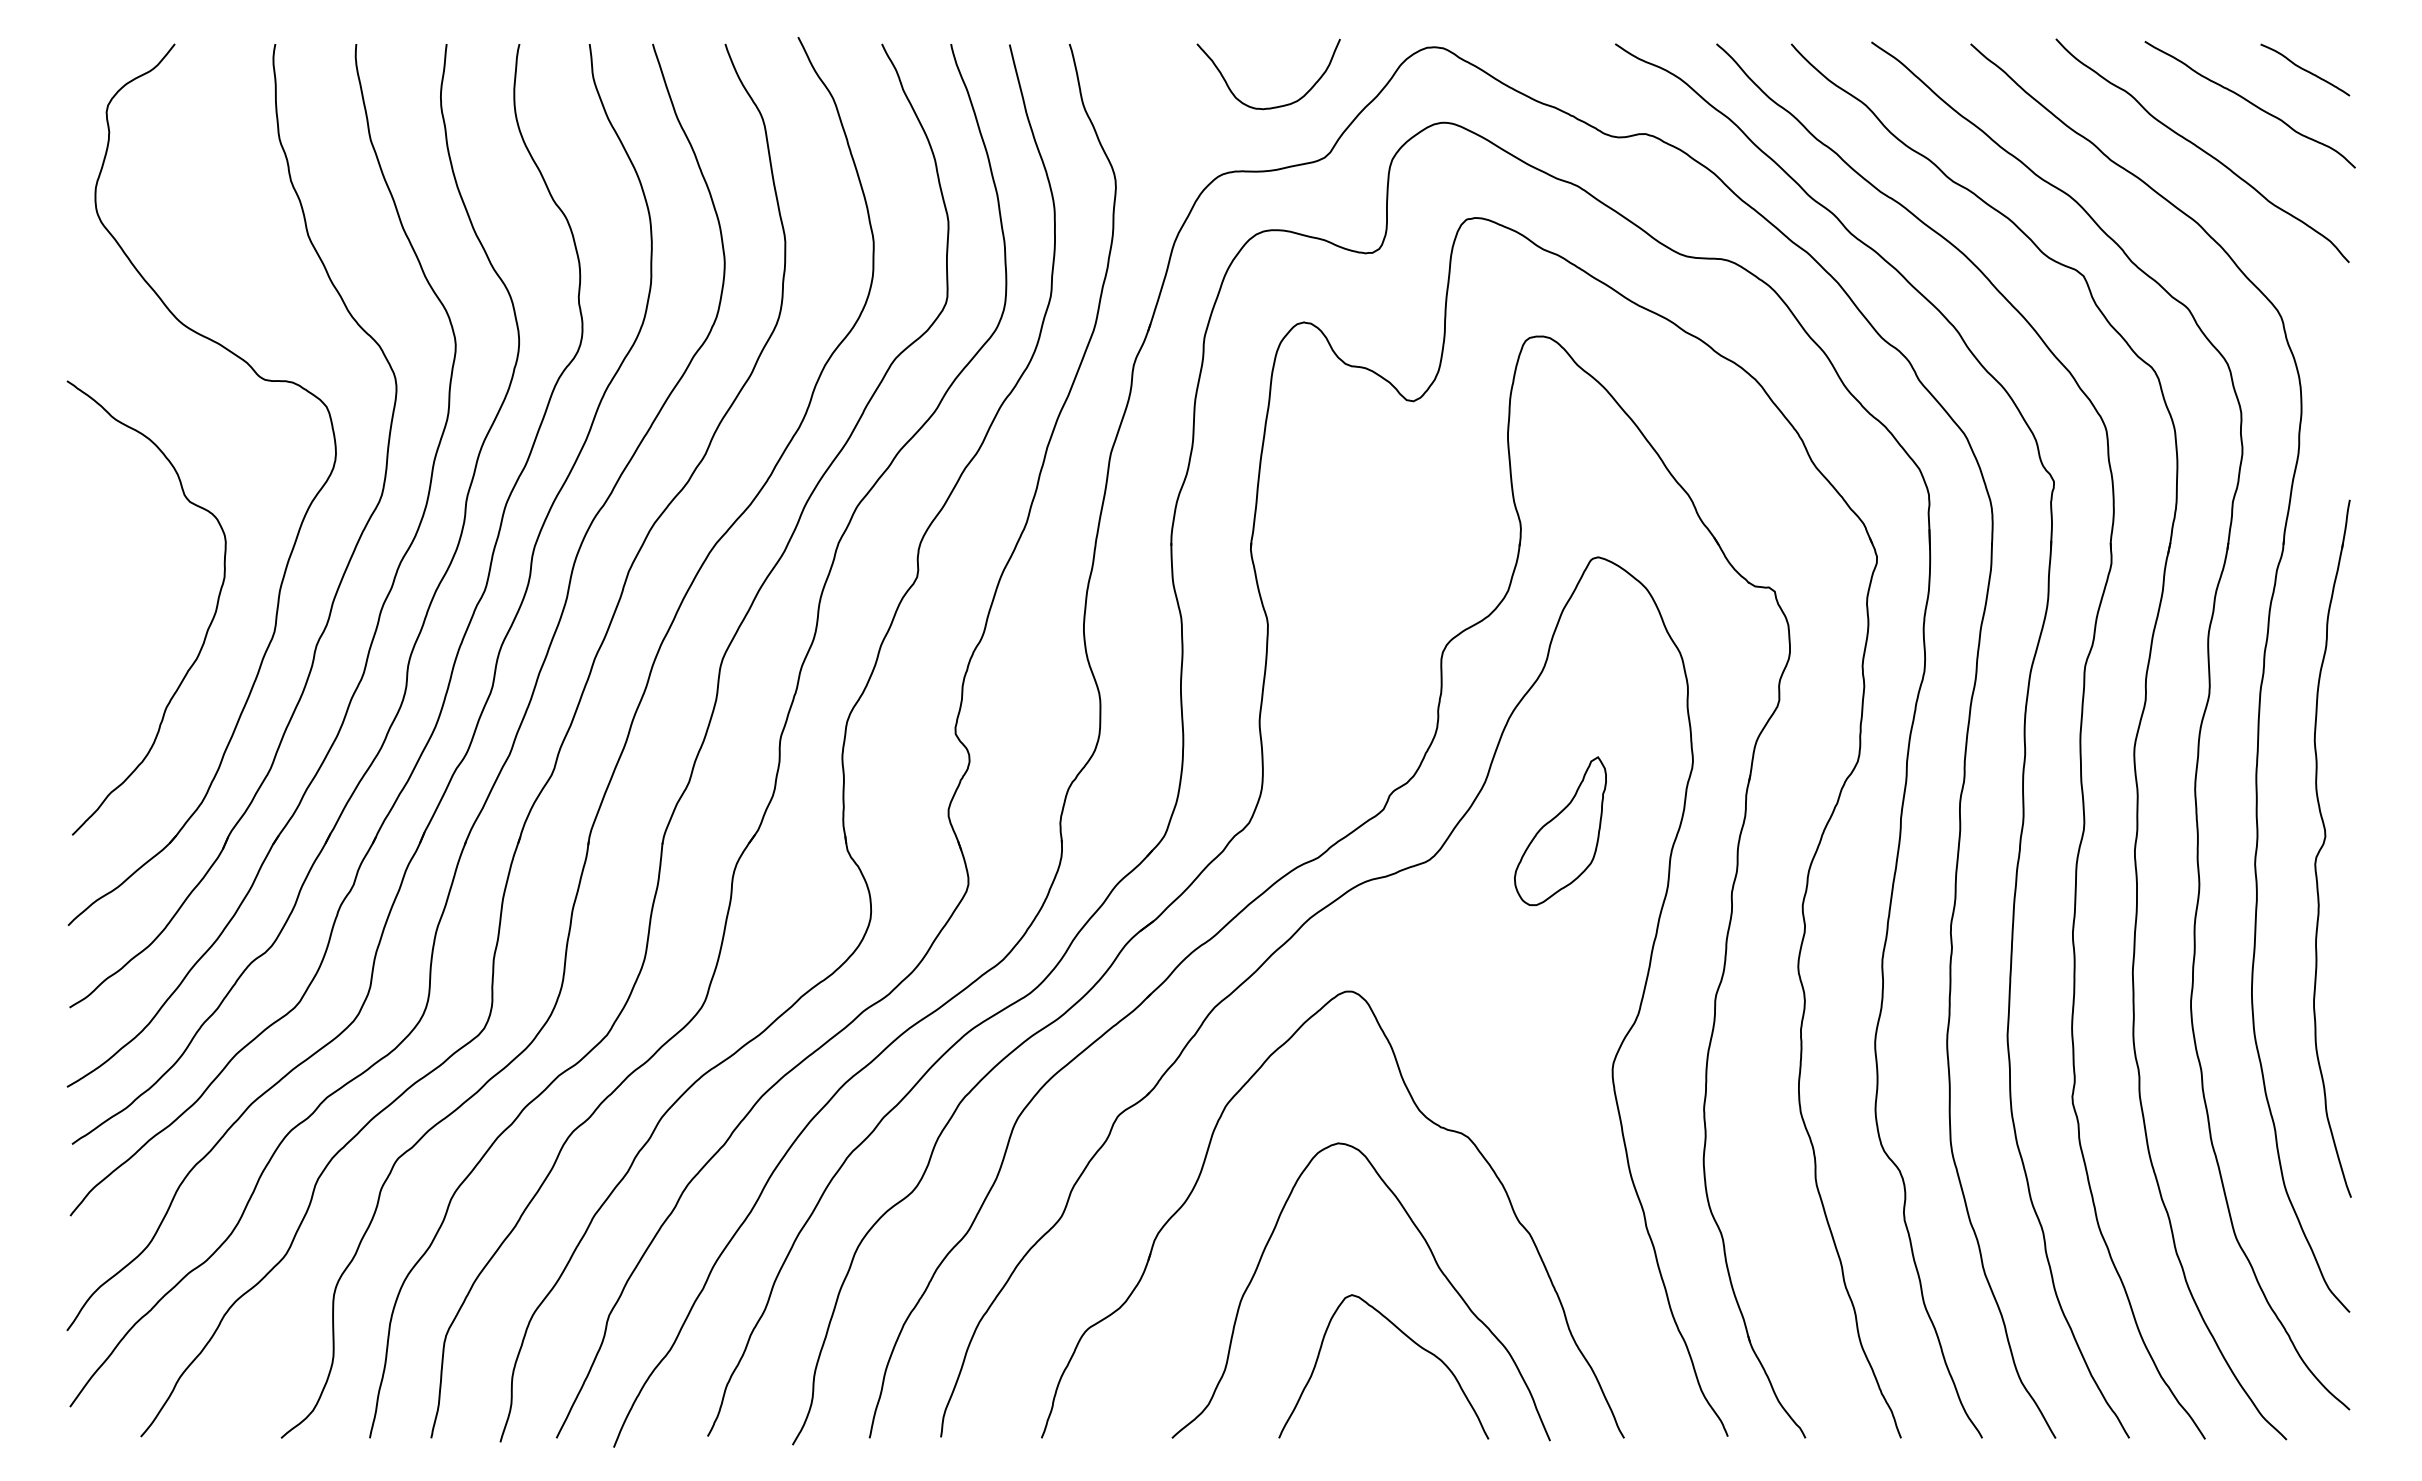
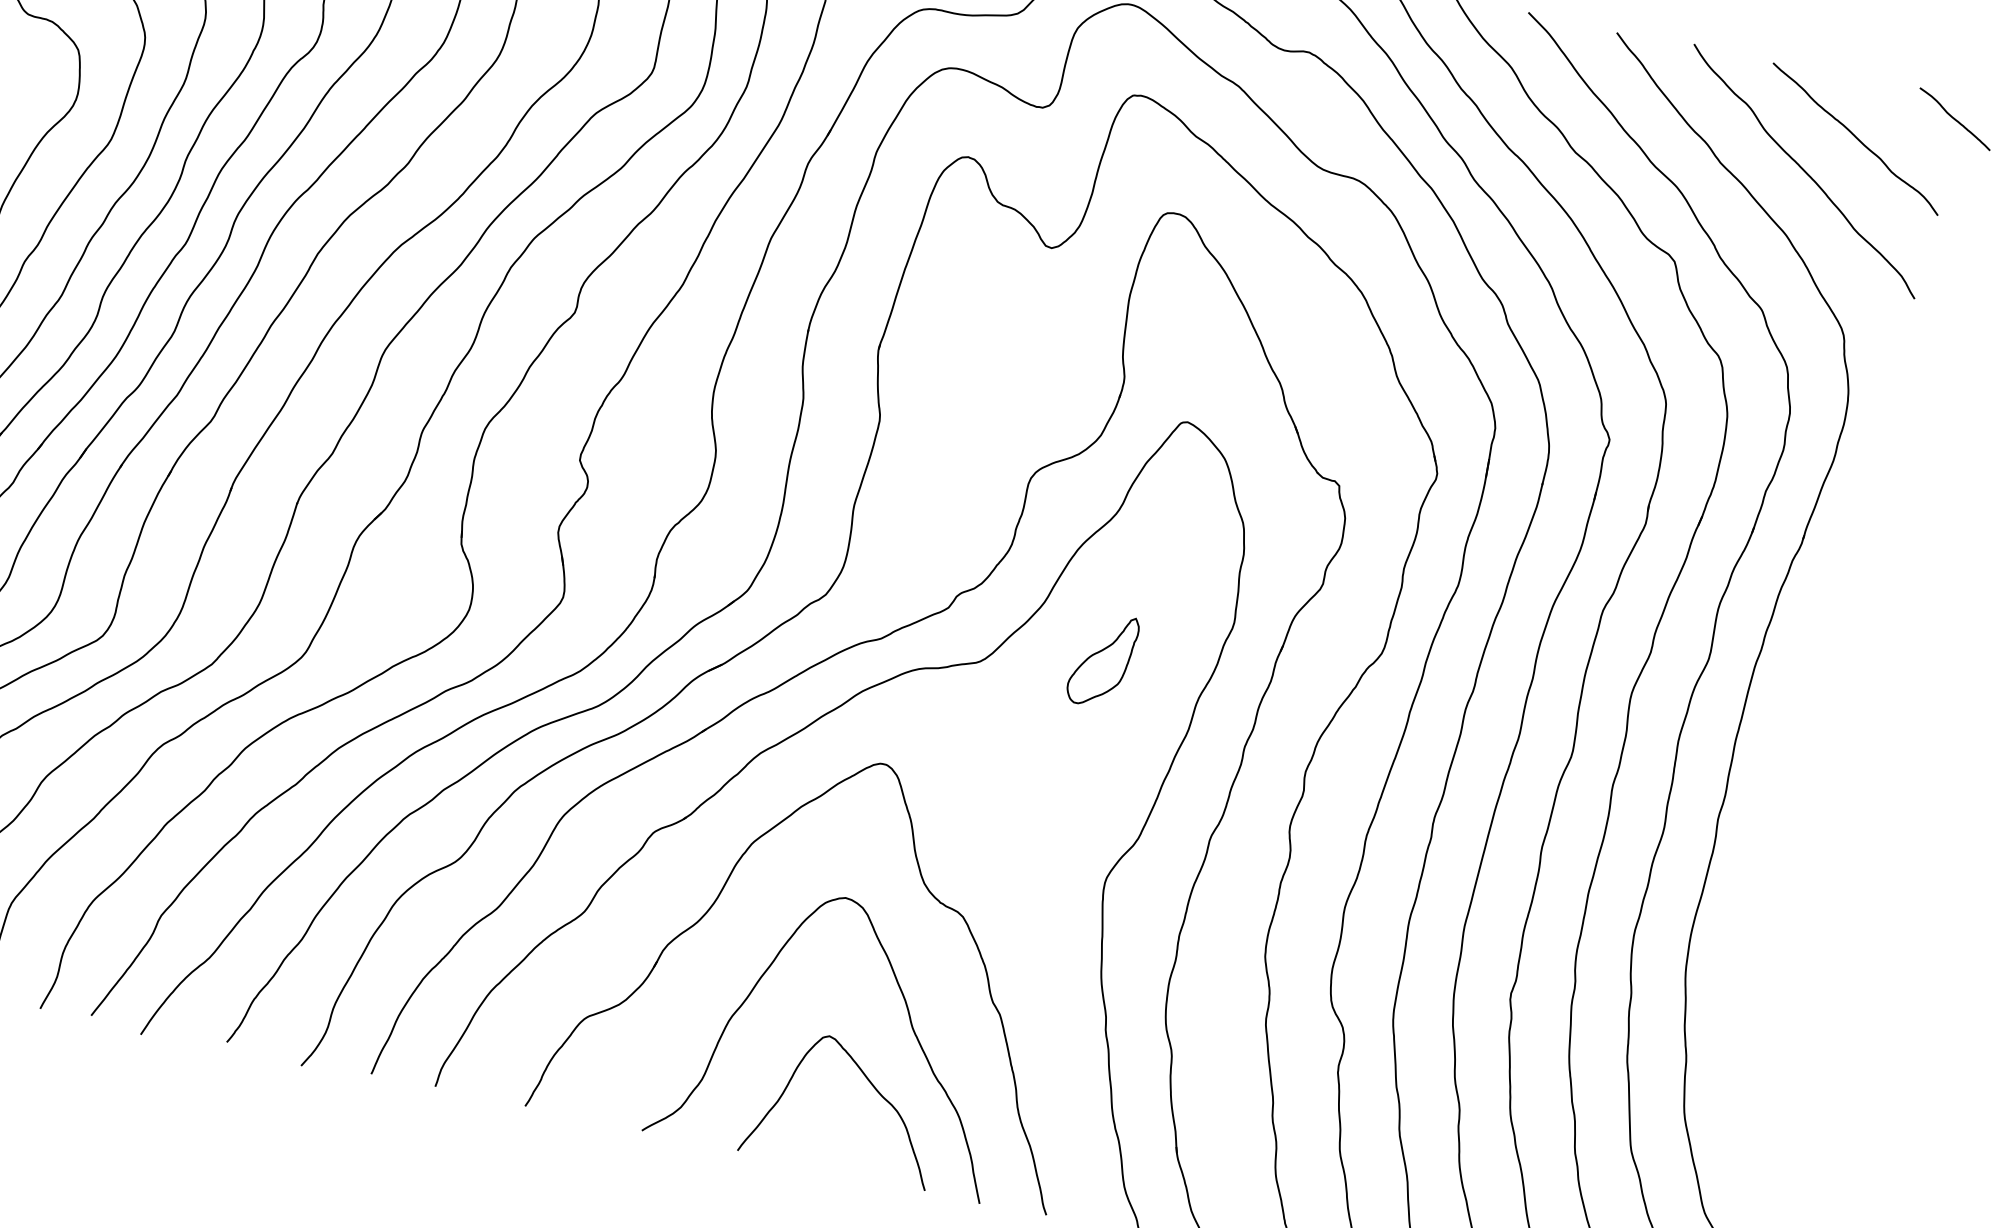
curve: (2305, 69) -> (1955, 118), moved
part: (1560, 830) -> (1102, 659), size x0.7
part: (2324, 844) -> (1783, 814), removed

